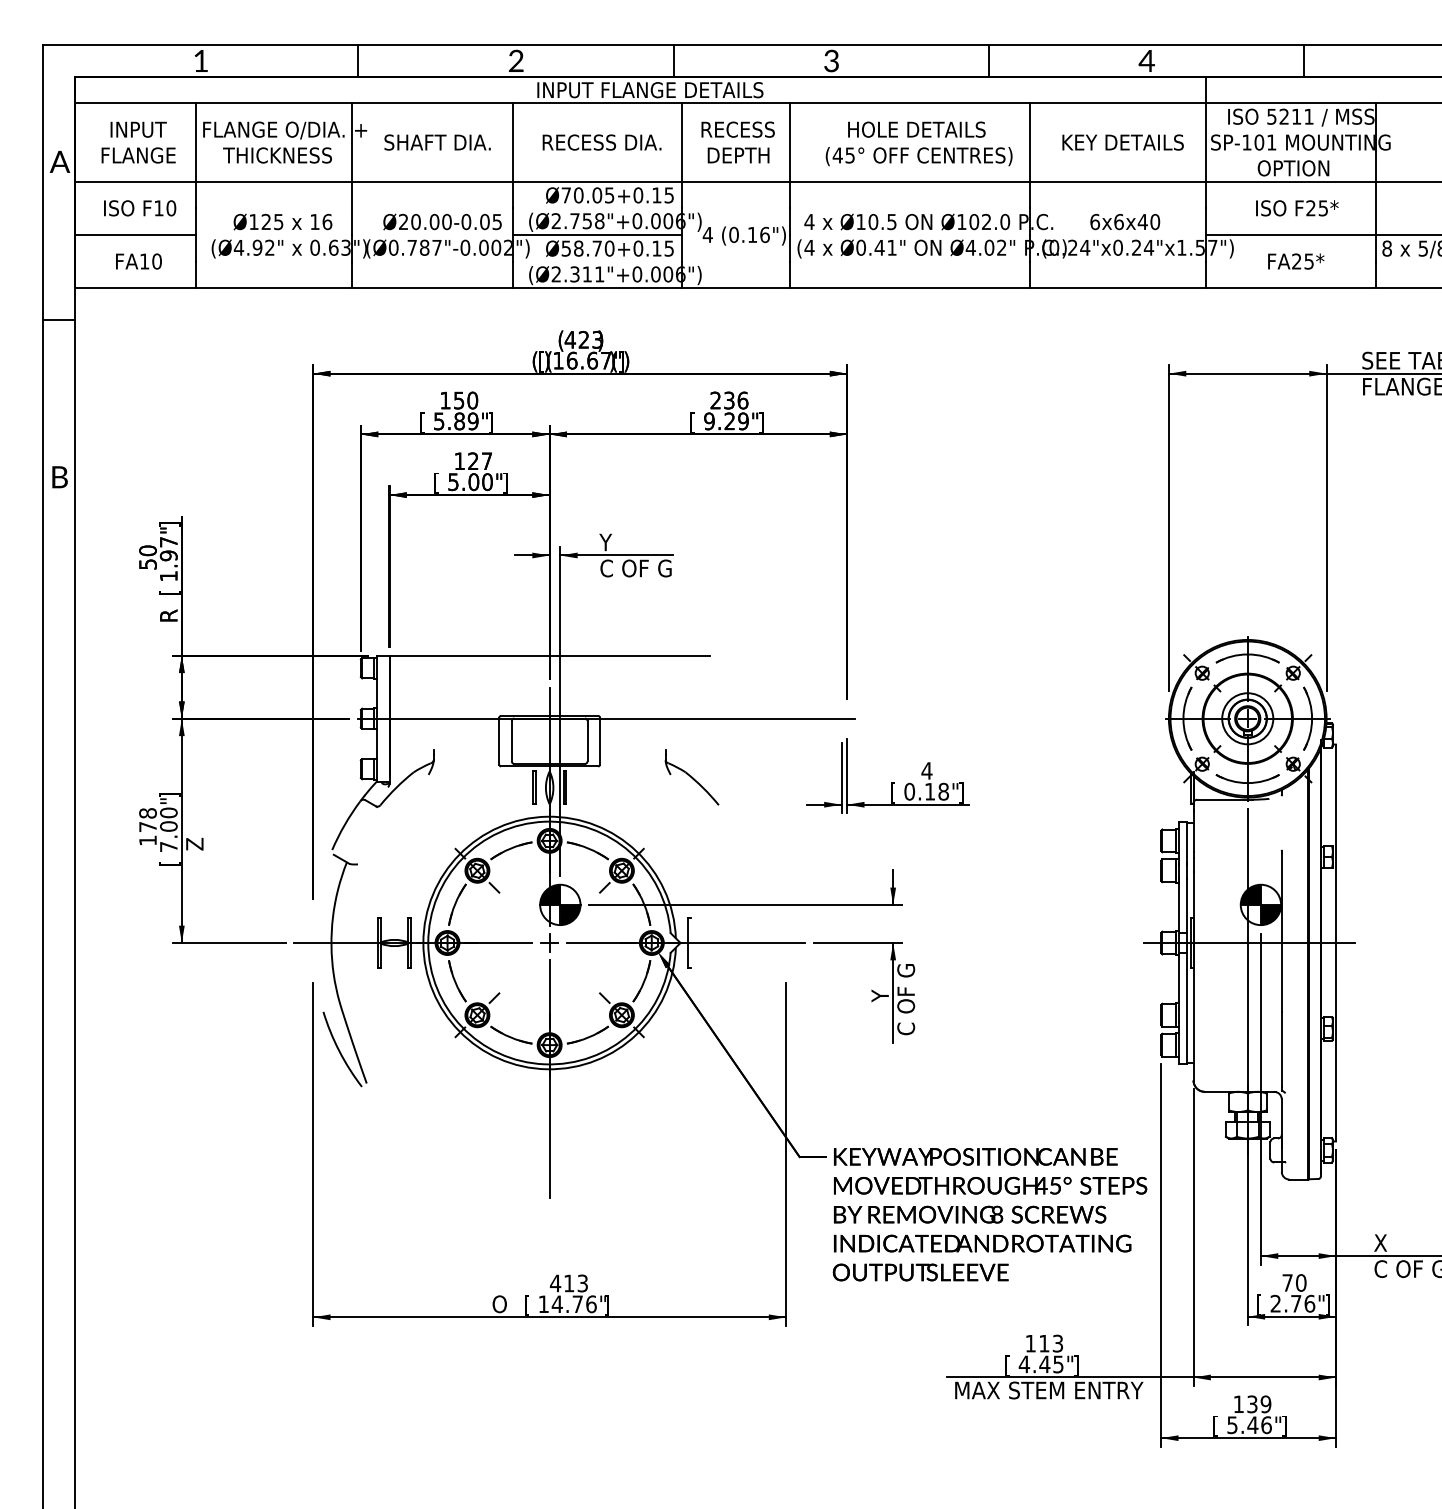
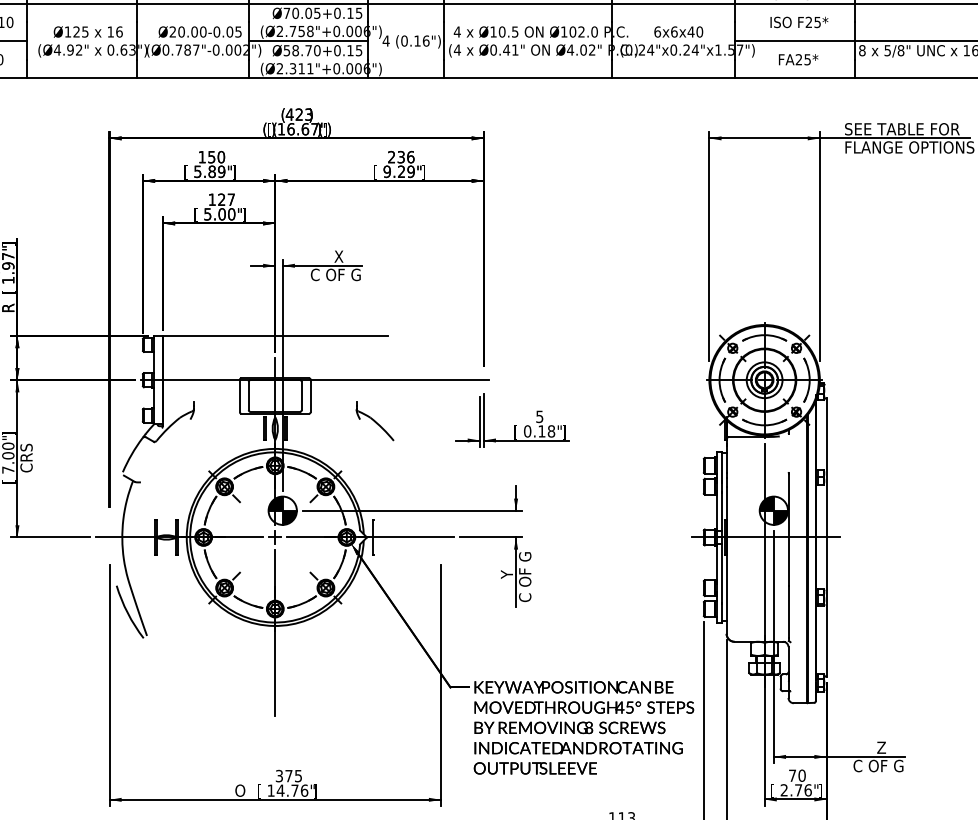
text: (622, 542) -> (326, 256), Y -> X
text: (926, 770) -> (539, 416), 4 -> 5
text: (194, 829) -> (26, 457), Z -> CRS
text: (1397, 1242) -> (869, 747), X -> Z
text: (568, 1283) -> (288, 776), 413 -> 375

